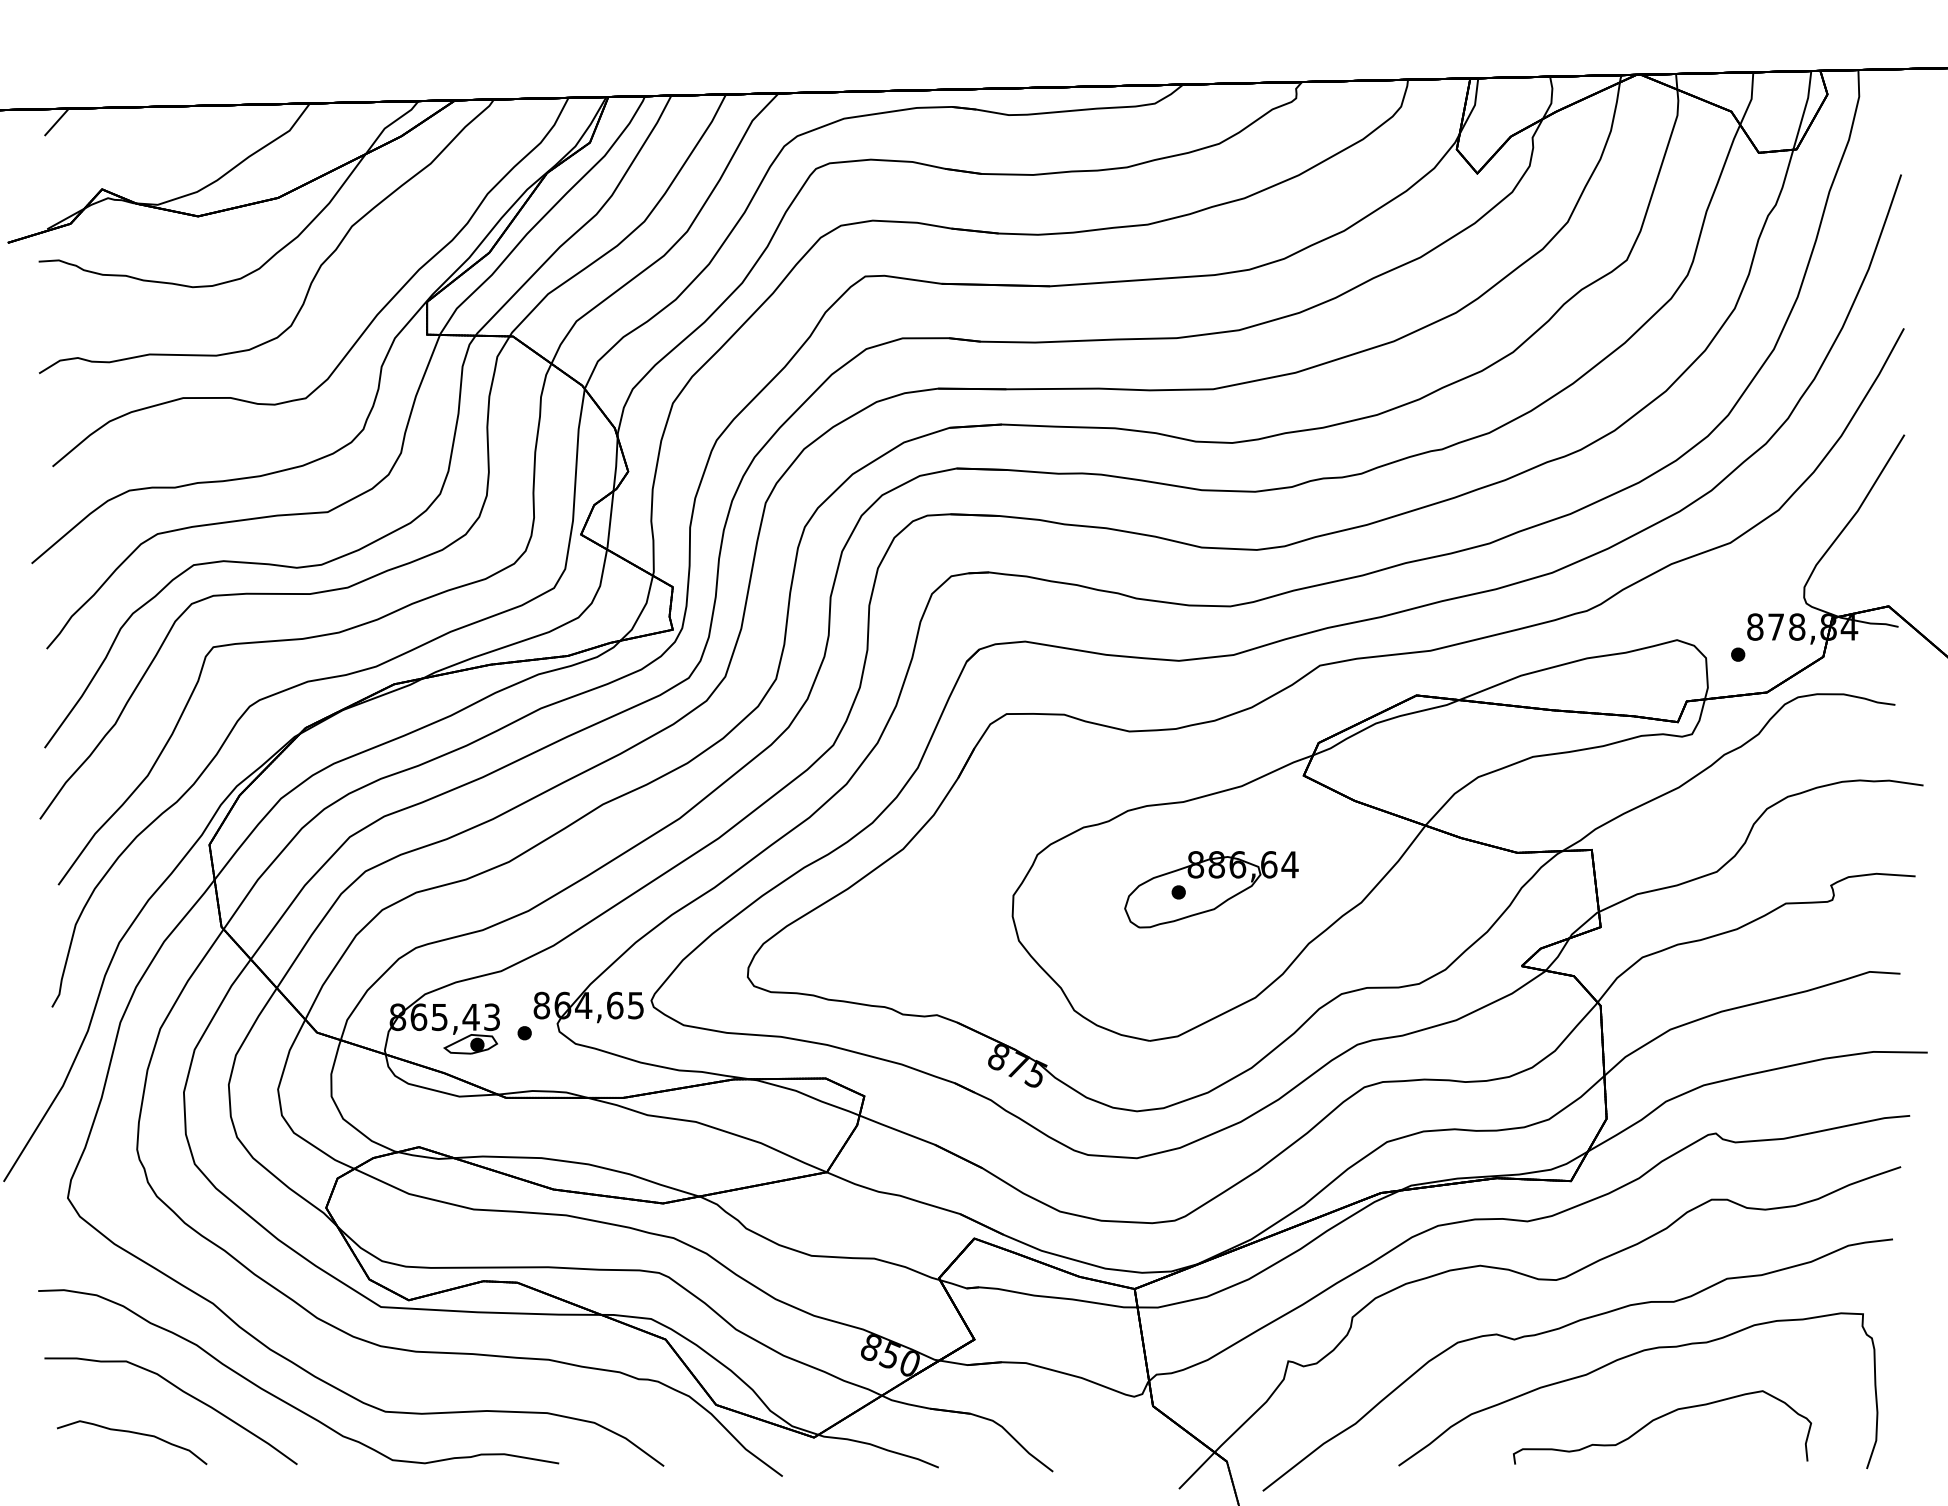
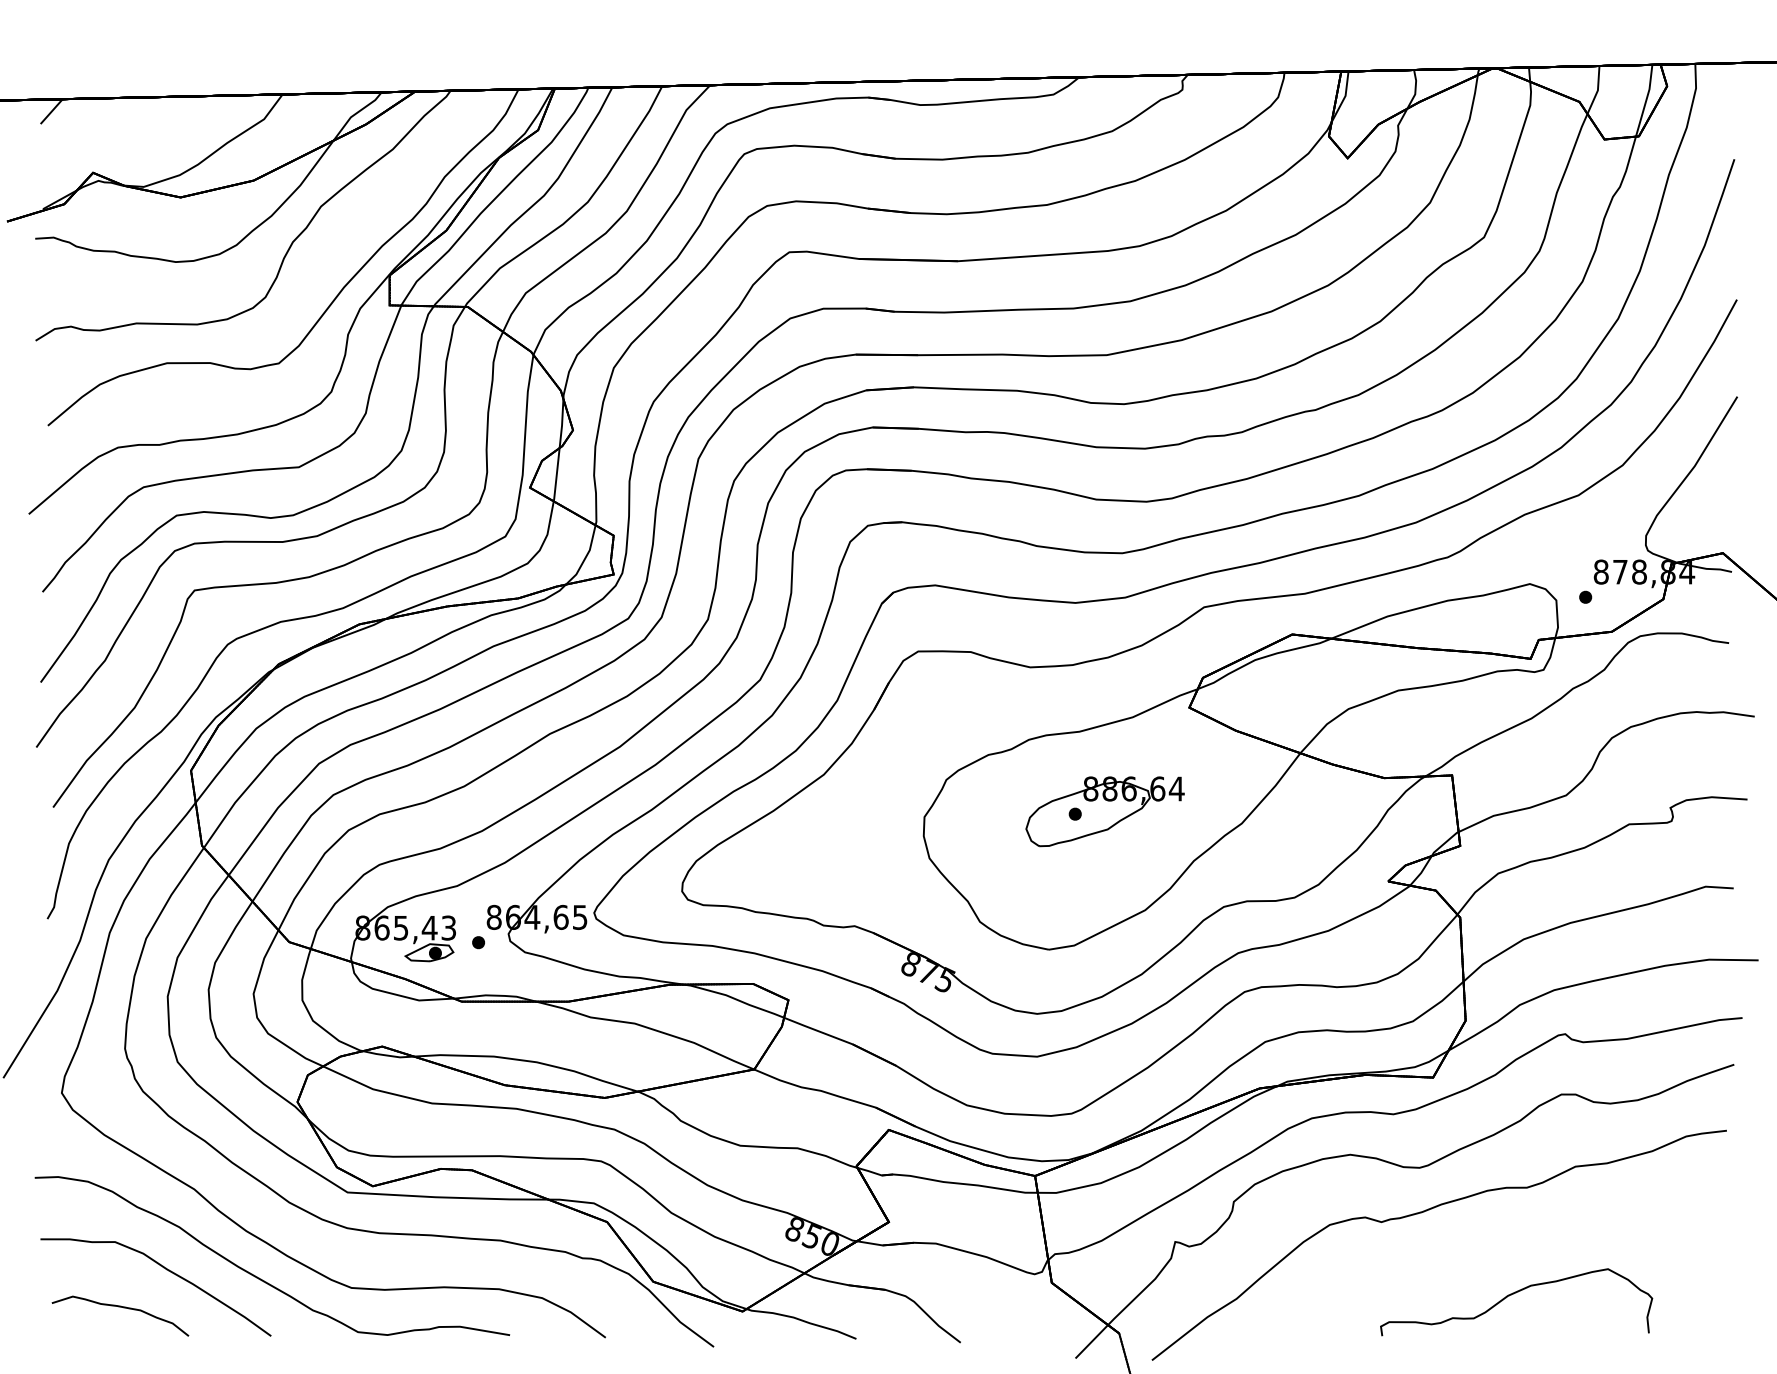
curve: (1625, 1358) -> (1482, 1239), removed

